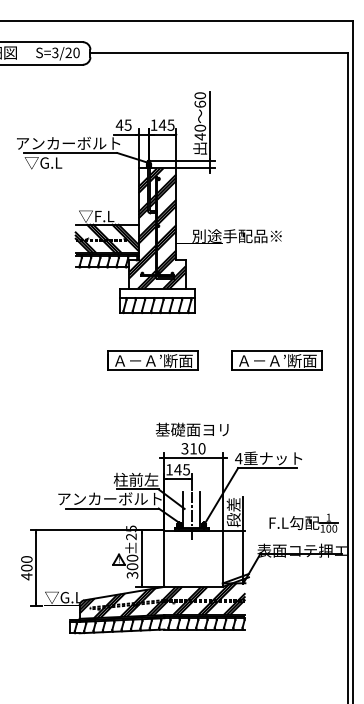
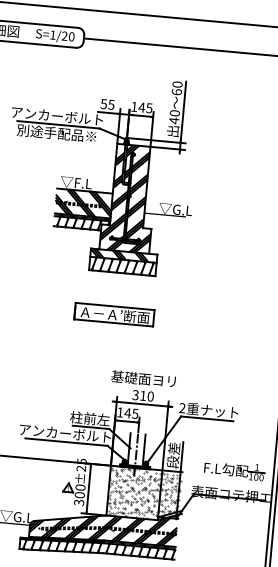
text: (55, 52) -> (53, 34), S=3/20 -> S=1/20
text: (119, 124) -> (103, 103), 45 -> 55
text: (69, 162) -> (56, 133), ▽G.L -> 別途手配品※
text: (236, 236) -> (198, 211), 別途手配品※ -> ▽G.L
hatch: (152, 293) -> (119, 255), added
part: (276, 360) -> (223, 324), removed
text: (238, 458) -> (182, 408), 4 -> 2
hatch: (204, 558) -> (144, 493), added

